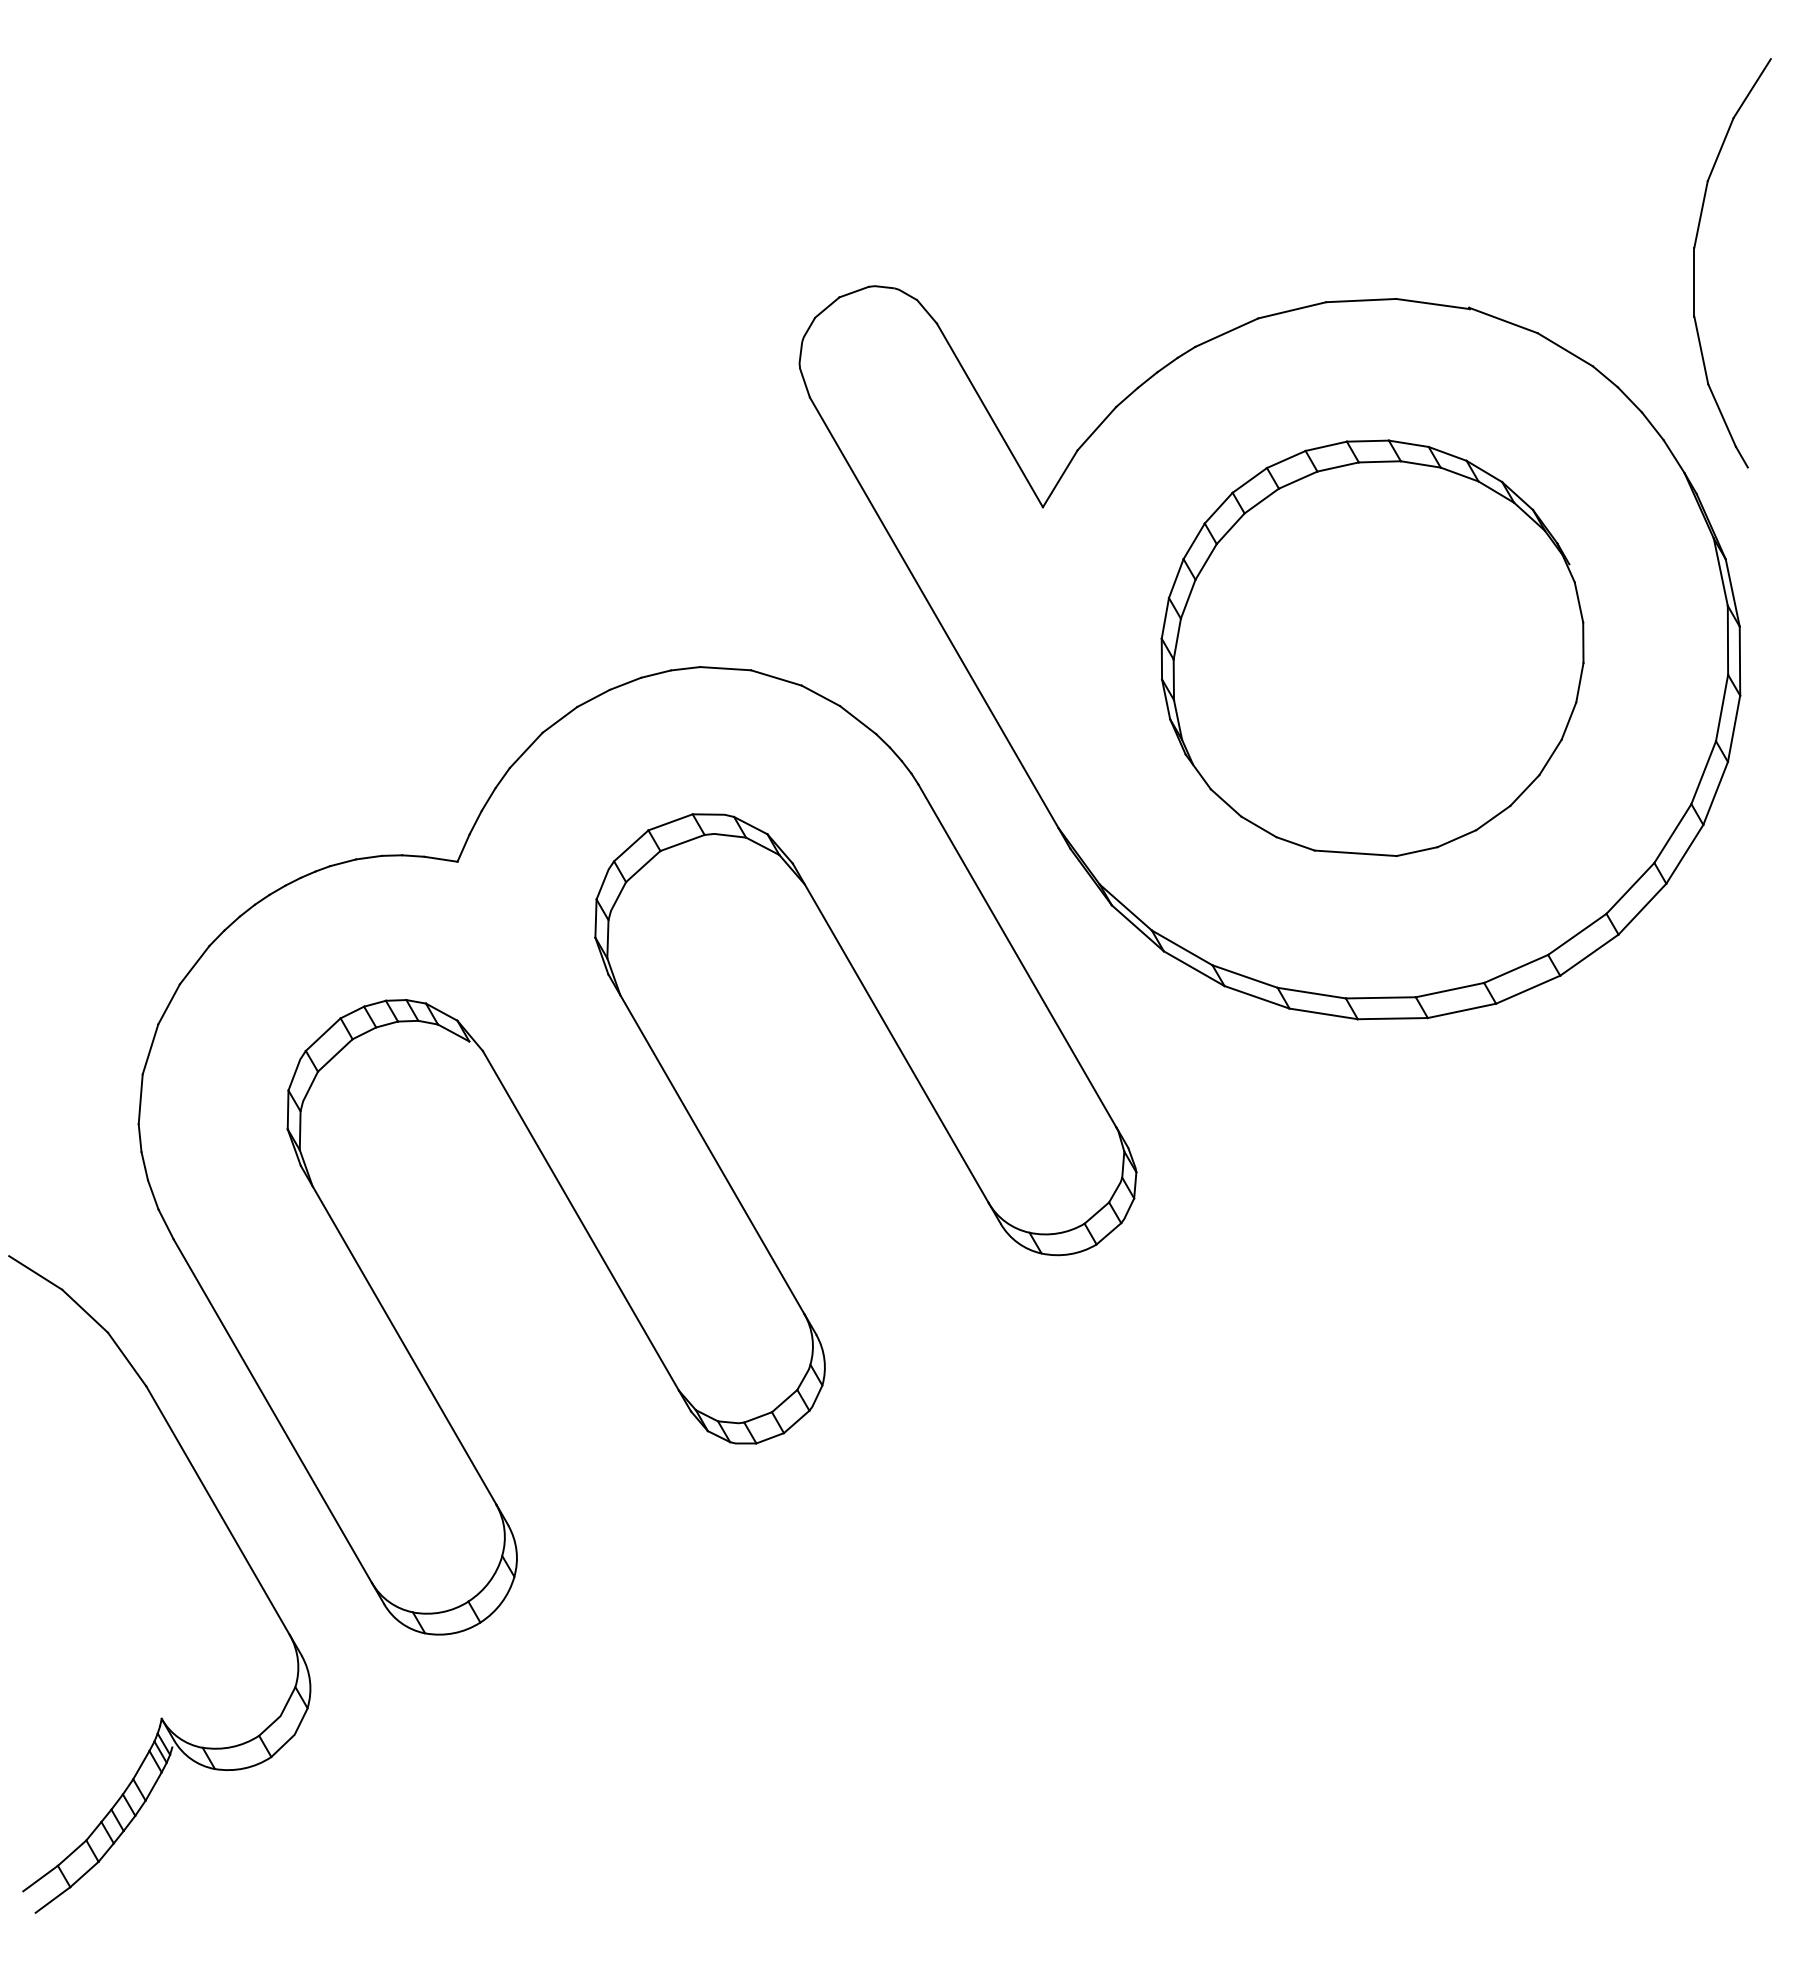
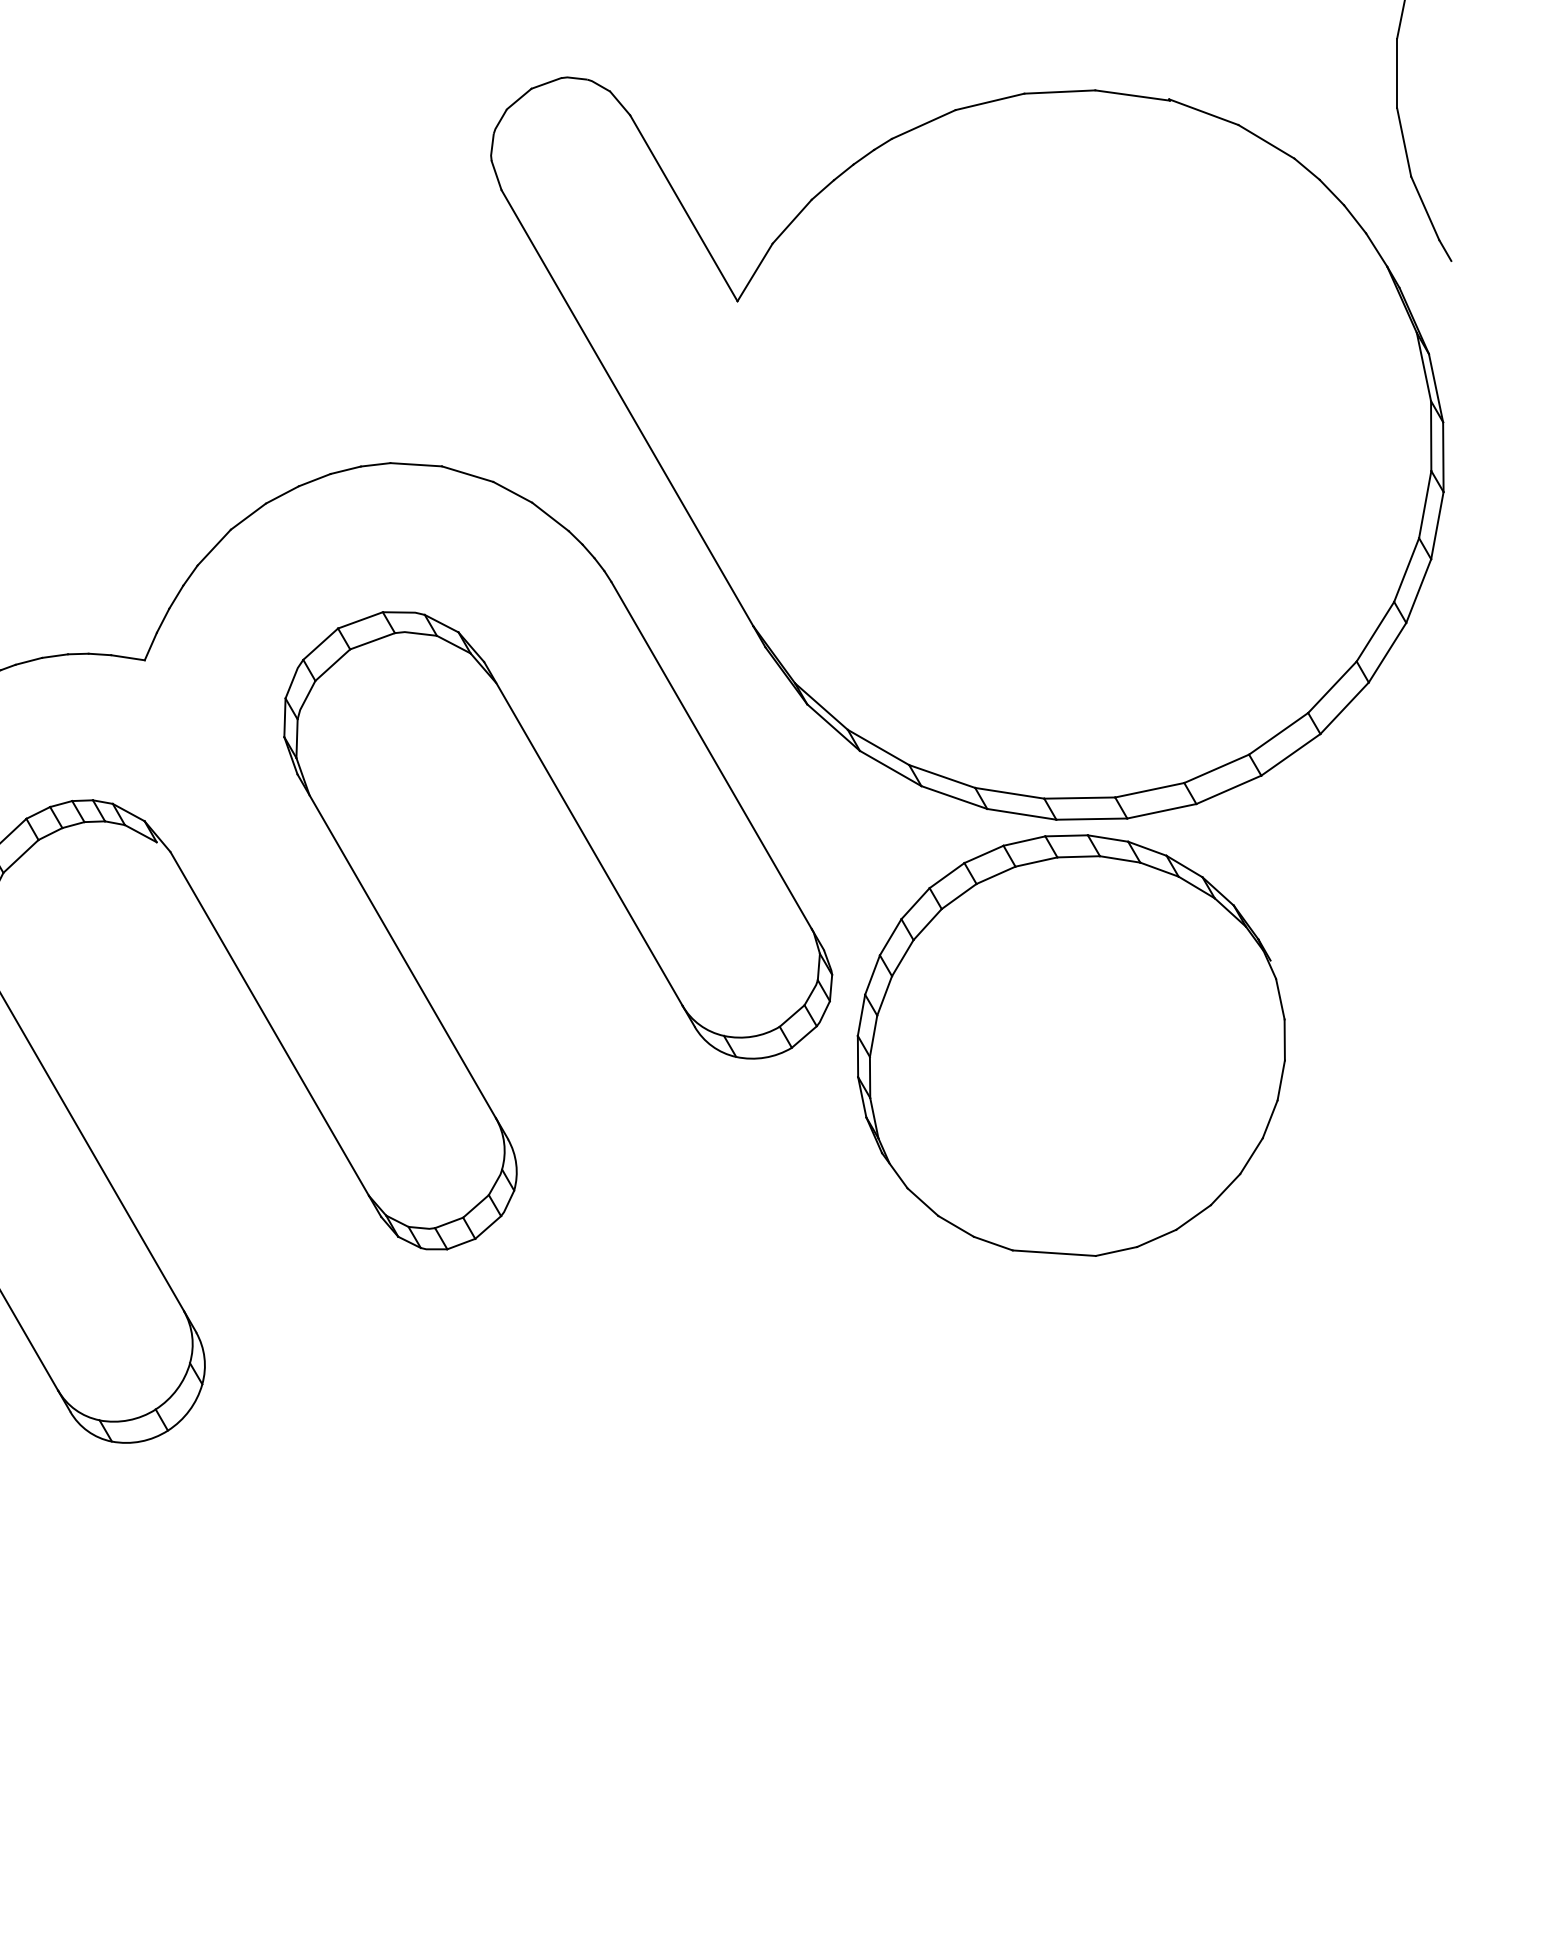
part: (1372, 647) -> (1071, 1044), moved

